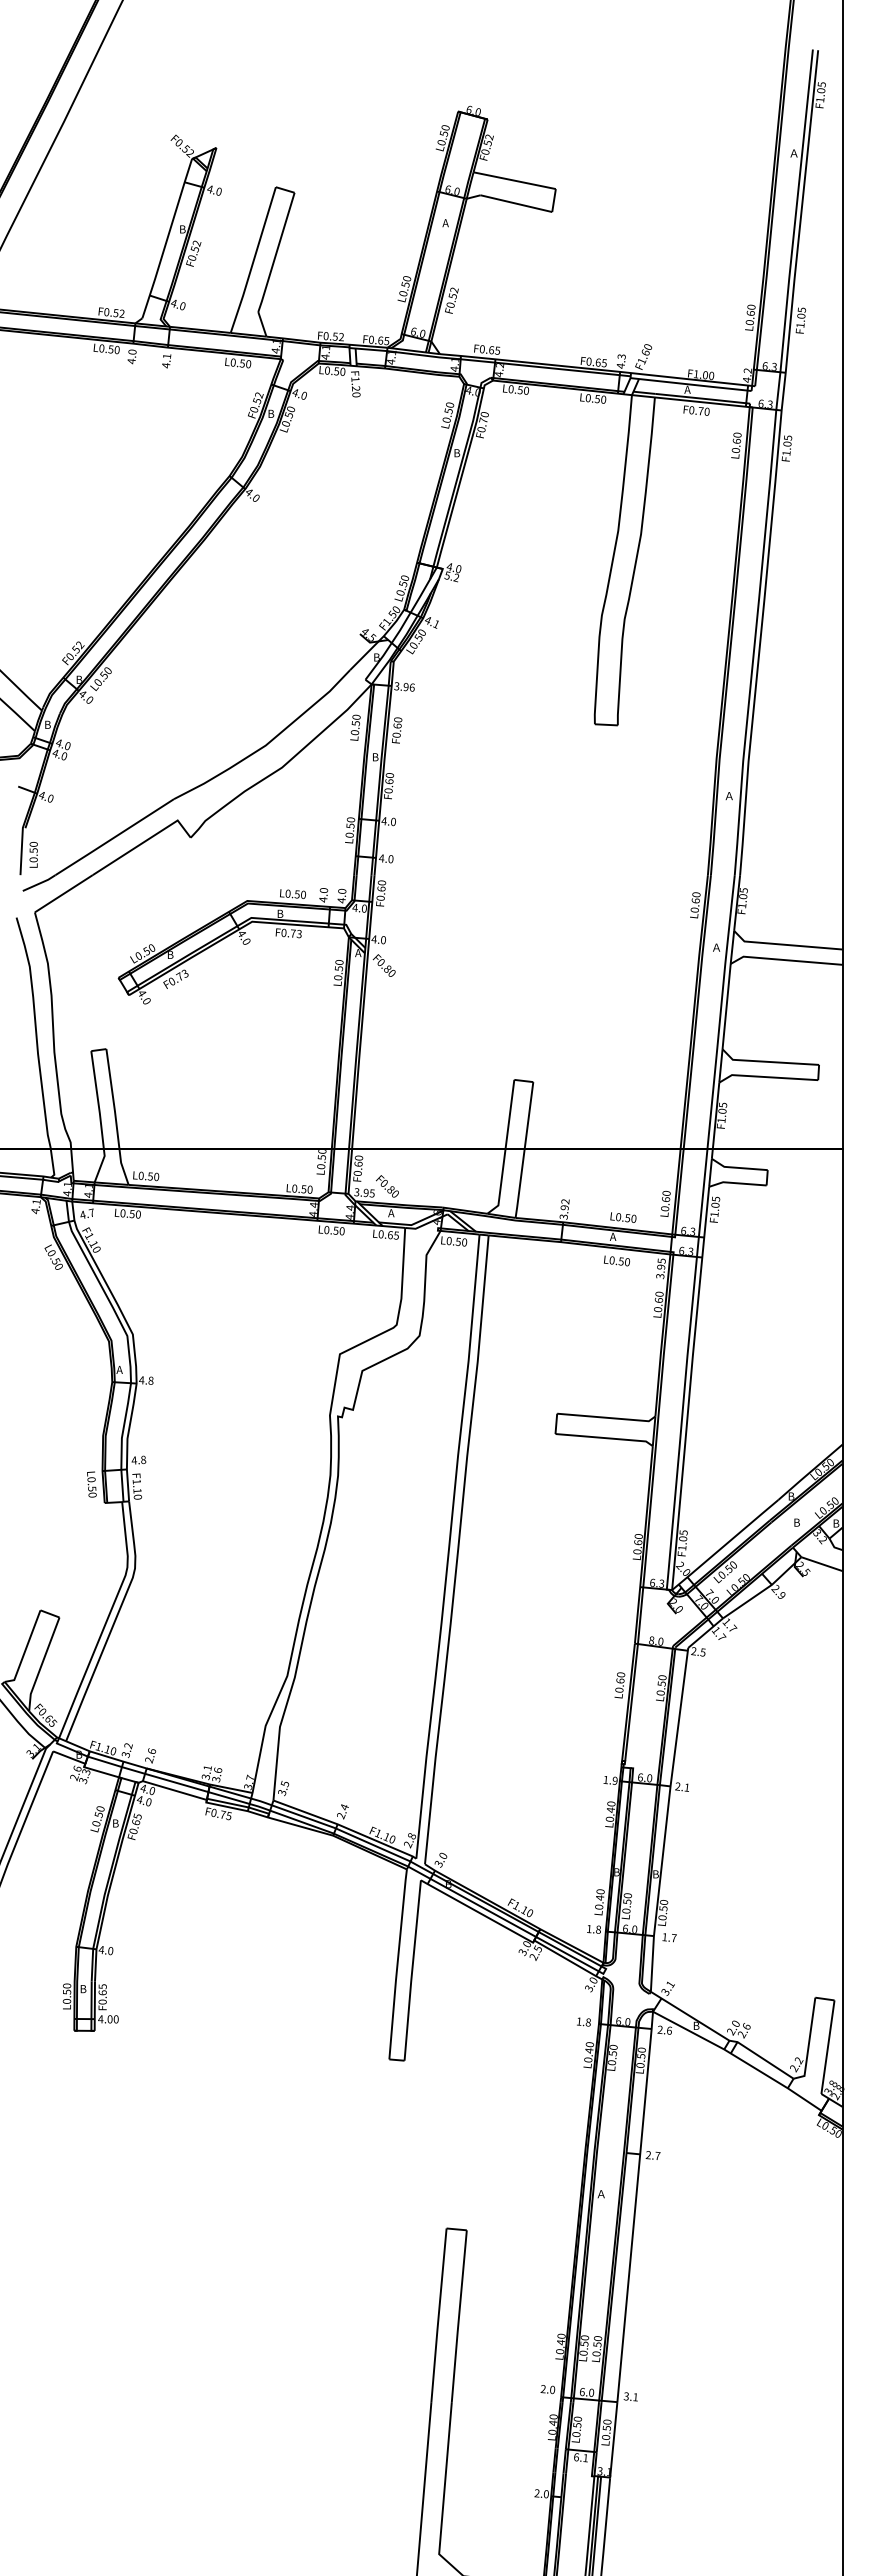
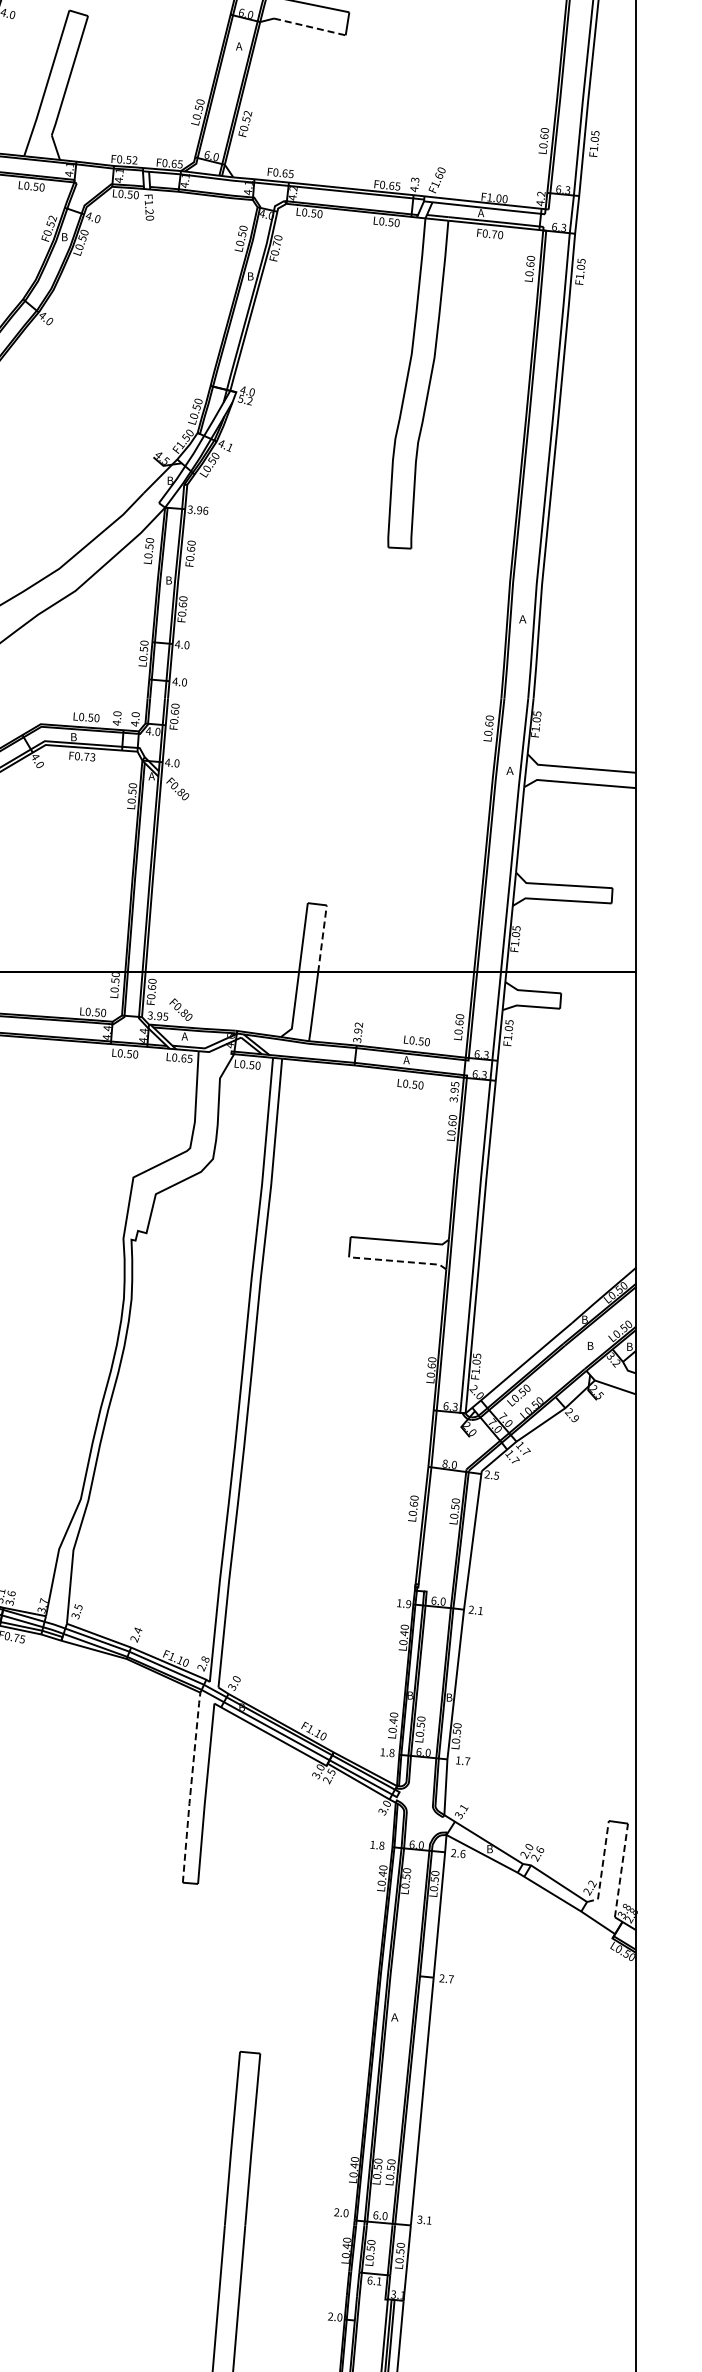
line: (516, 203) -> (309, 26), solid -> dashed
line: (529, 1115) -> (322, 938), solid -> dashed
line: (604, 1438) -> (397, 1261), solid -> dashed
line: (397, 1964) -> (190, 1787), solid -> dashed
line: (809, 2042) -> (602, 1865), solid -> dashed
line: (828, 2046) -> (621, 1869), solid -> dashed

